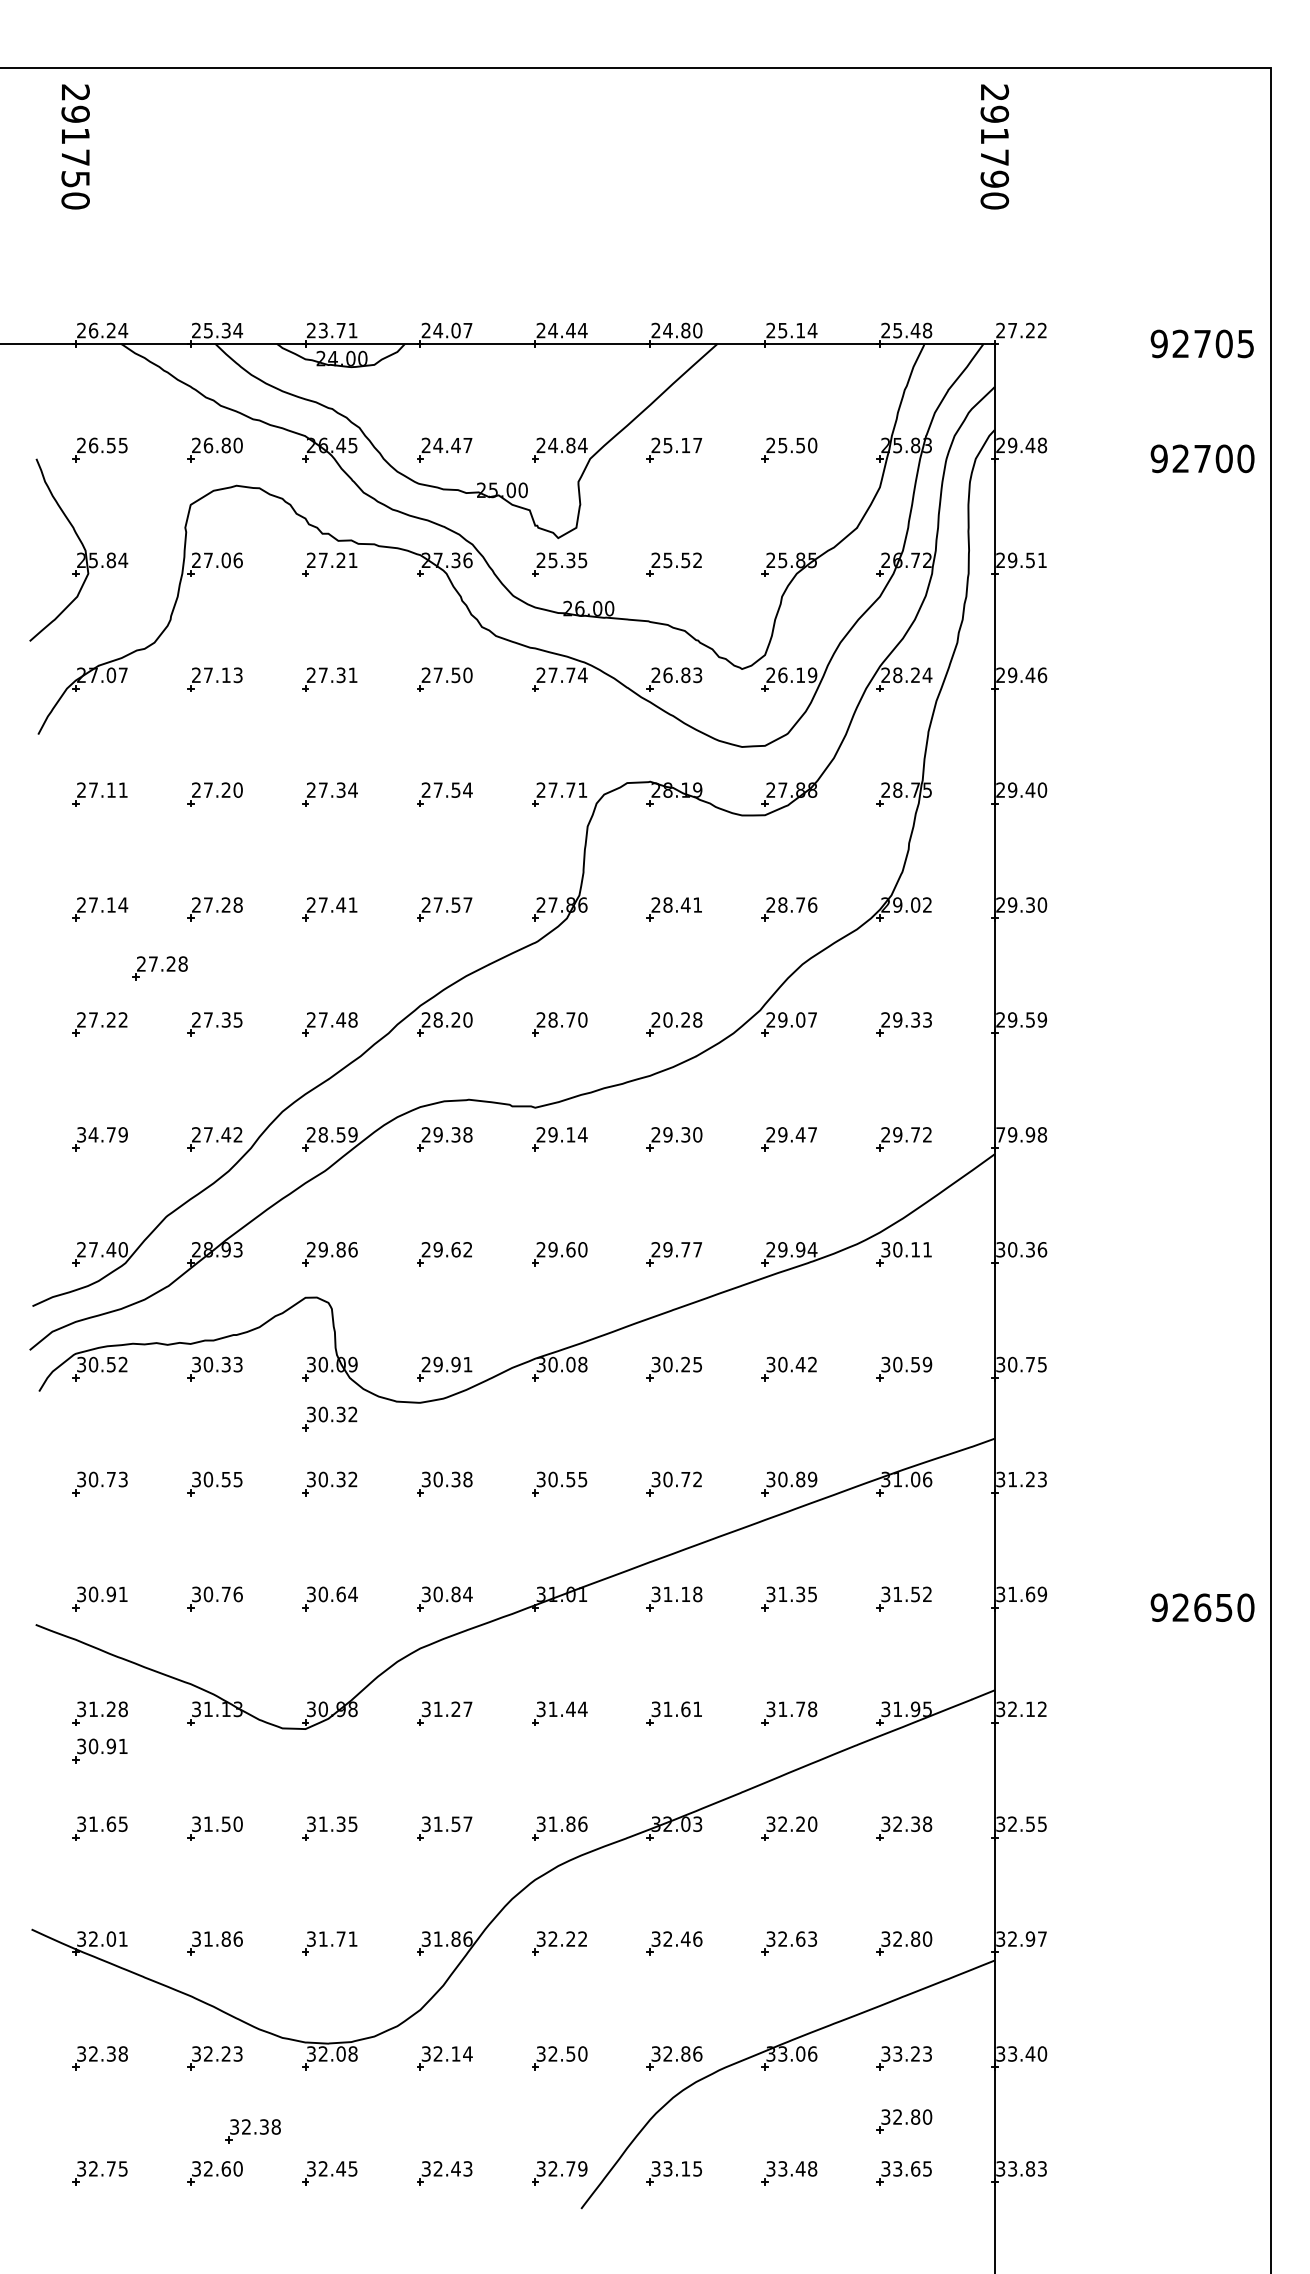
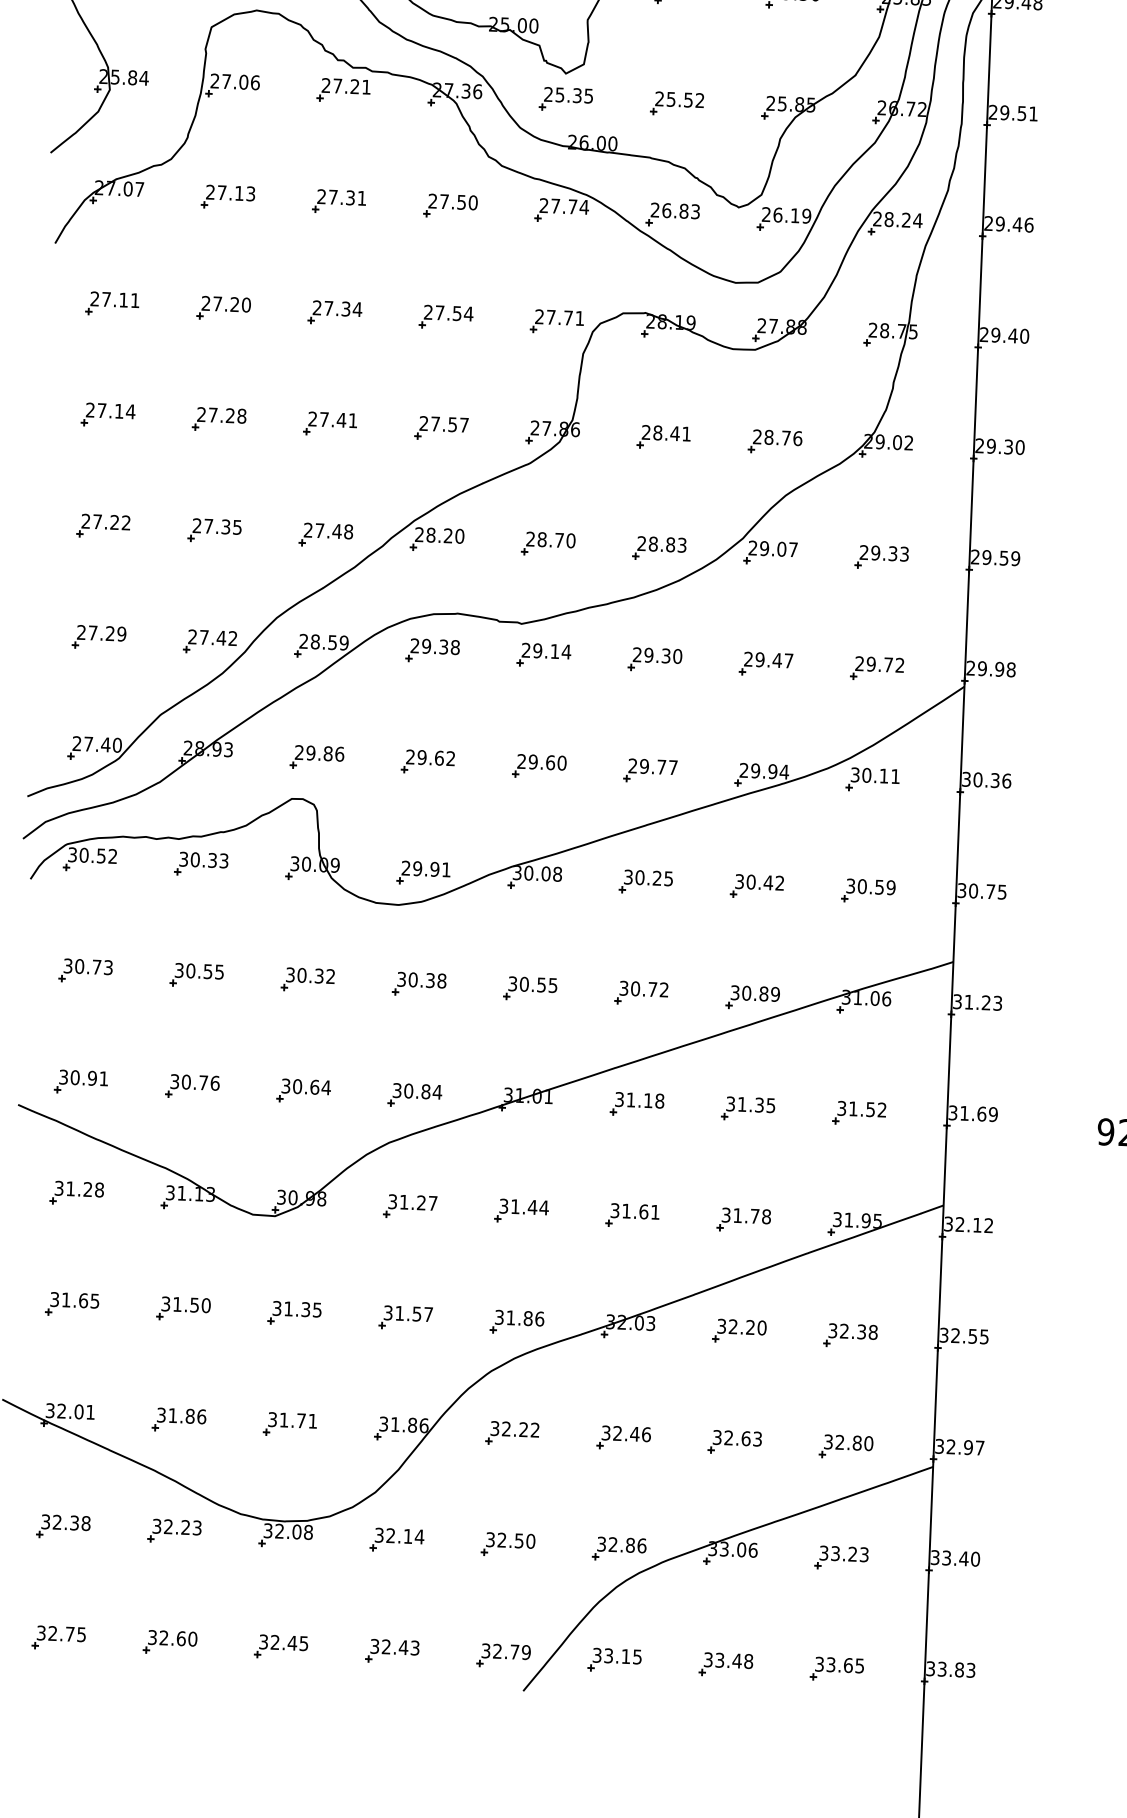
part: (159, 968) -> (163, 474), removed
text: (682, 1019) -> (667, 544), 20.28 -> 28.83
text: (96, 1134) -> (95, 632), 34.79 -> 27.29
text: (1000, 1134) -> (970, 667), 79.98 -> 29.98
part: (329, 1418) -> (310, 916), removed
part: (99, 1750) -> (74, 1228), removed
part: (904, 2121) -> (839, 1619), removed
part: (252, 2131) -> (208, 1603), removed

